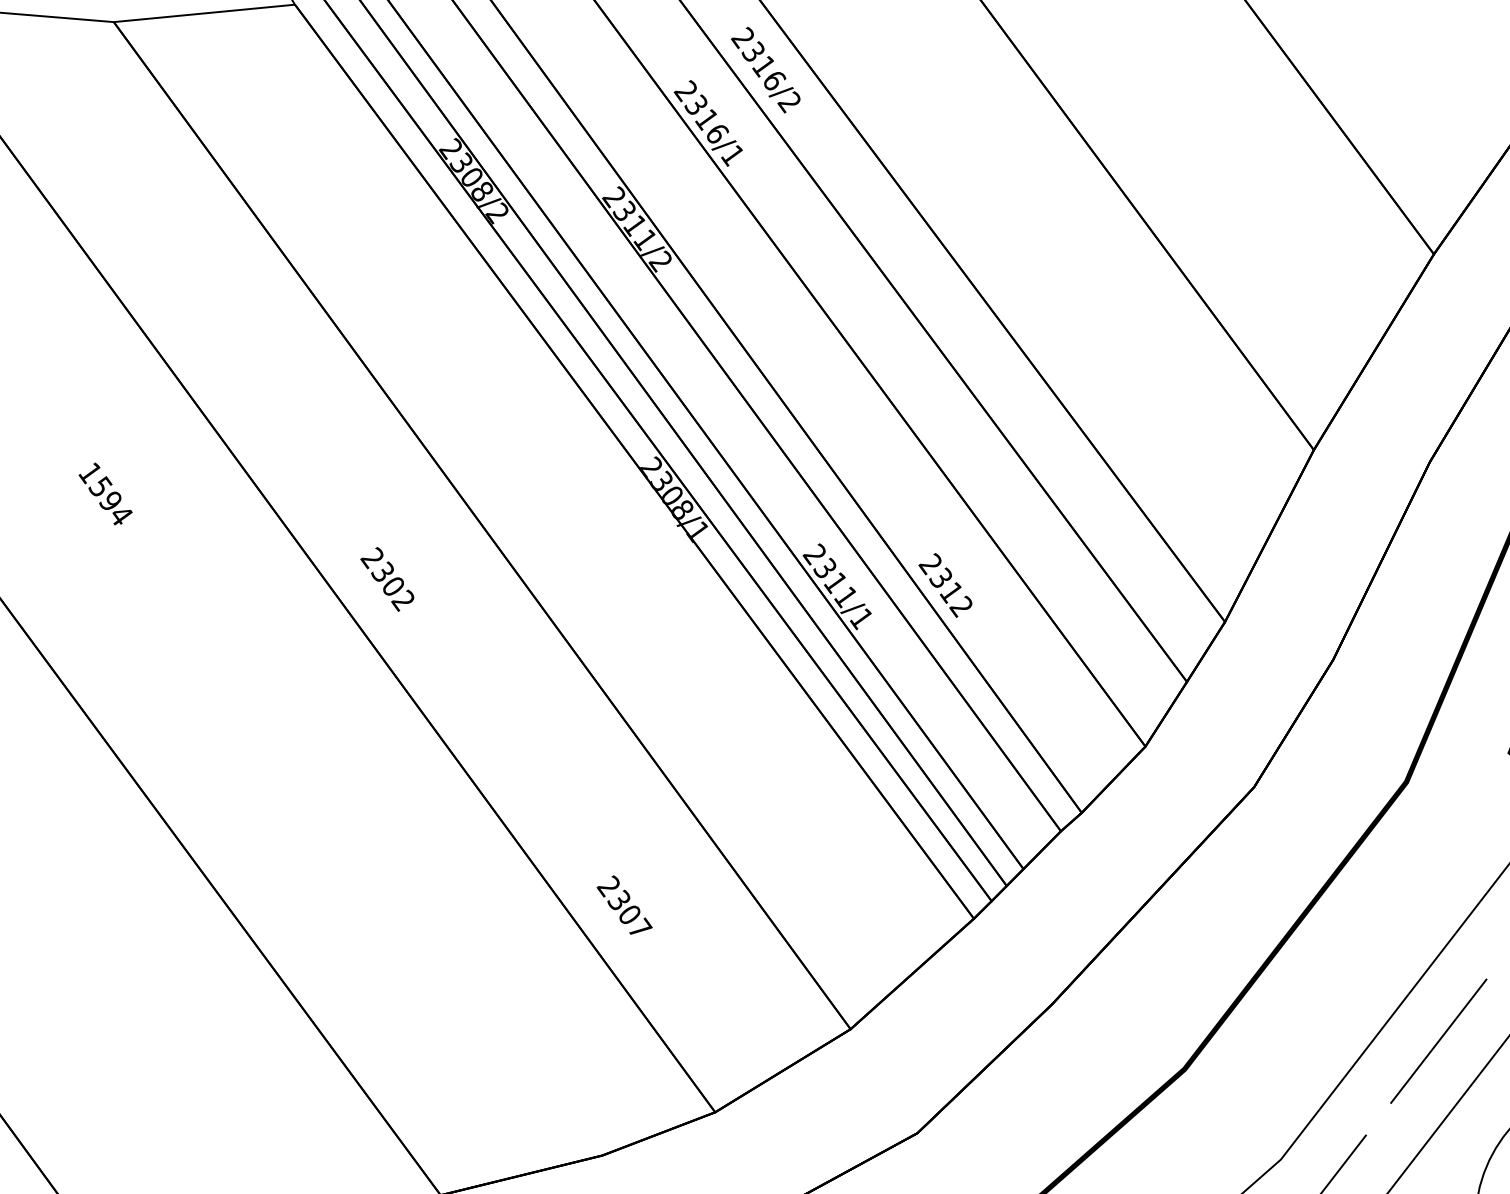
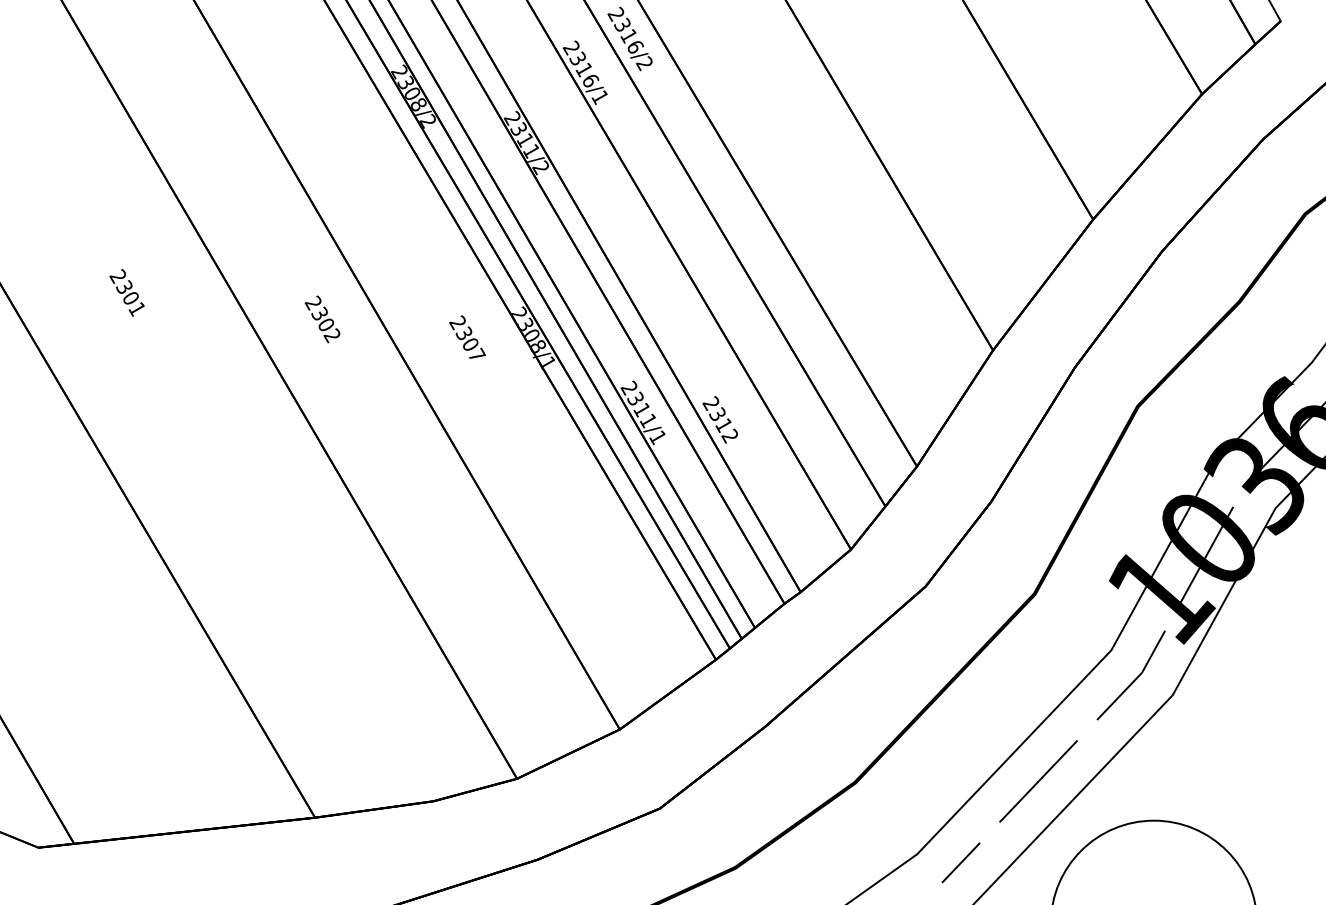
text: (105, 493) -> (127, 292), 1594 -> 2301
text: (387, 579) -> (322, 319), moved
text: (624, 904) -> (467, 336), moved

